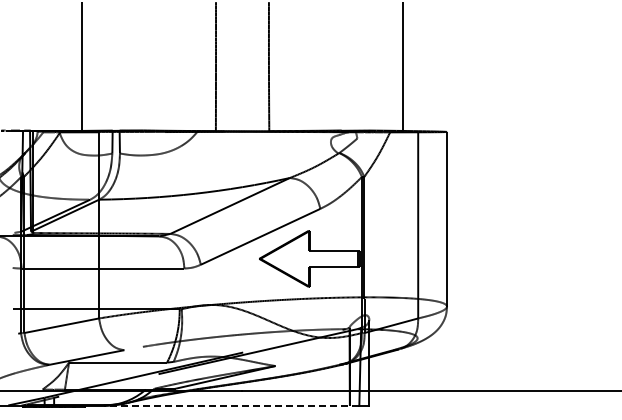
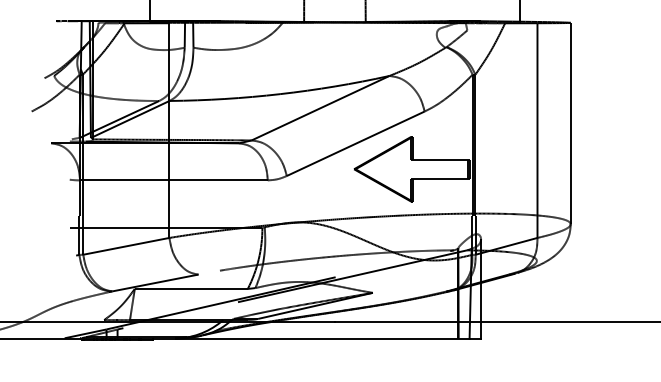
line: (231, 405) -> (322, 338), dashed -> solid

